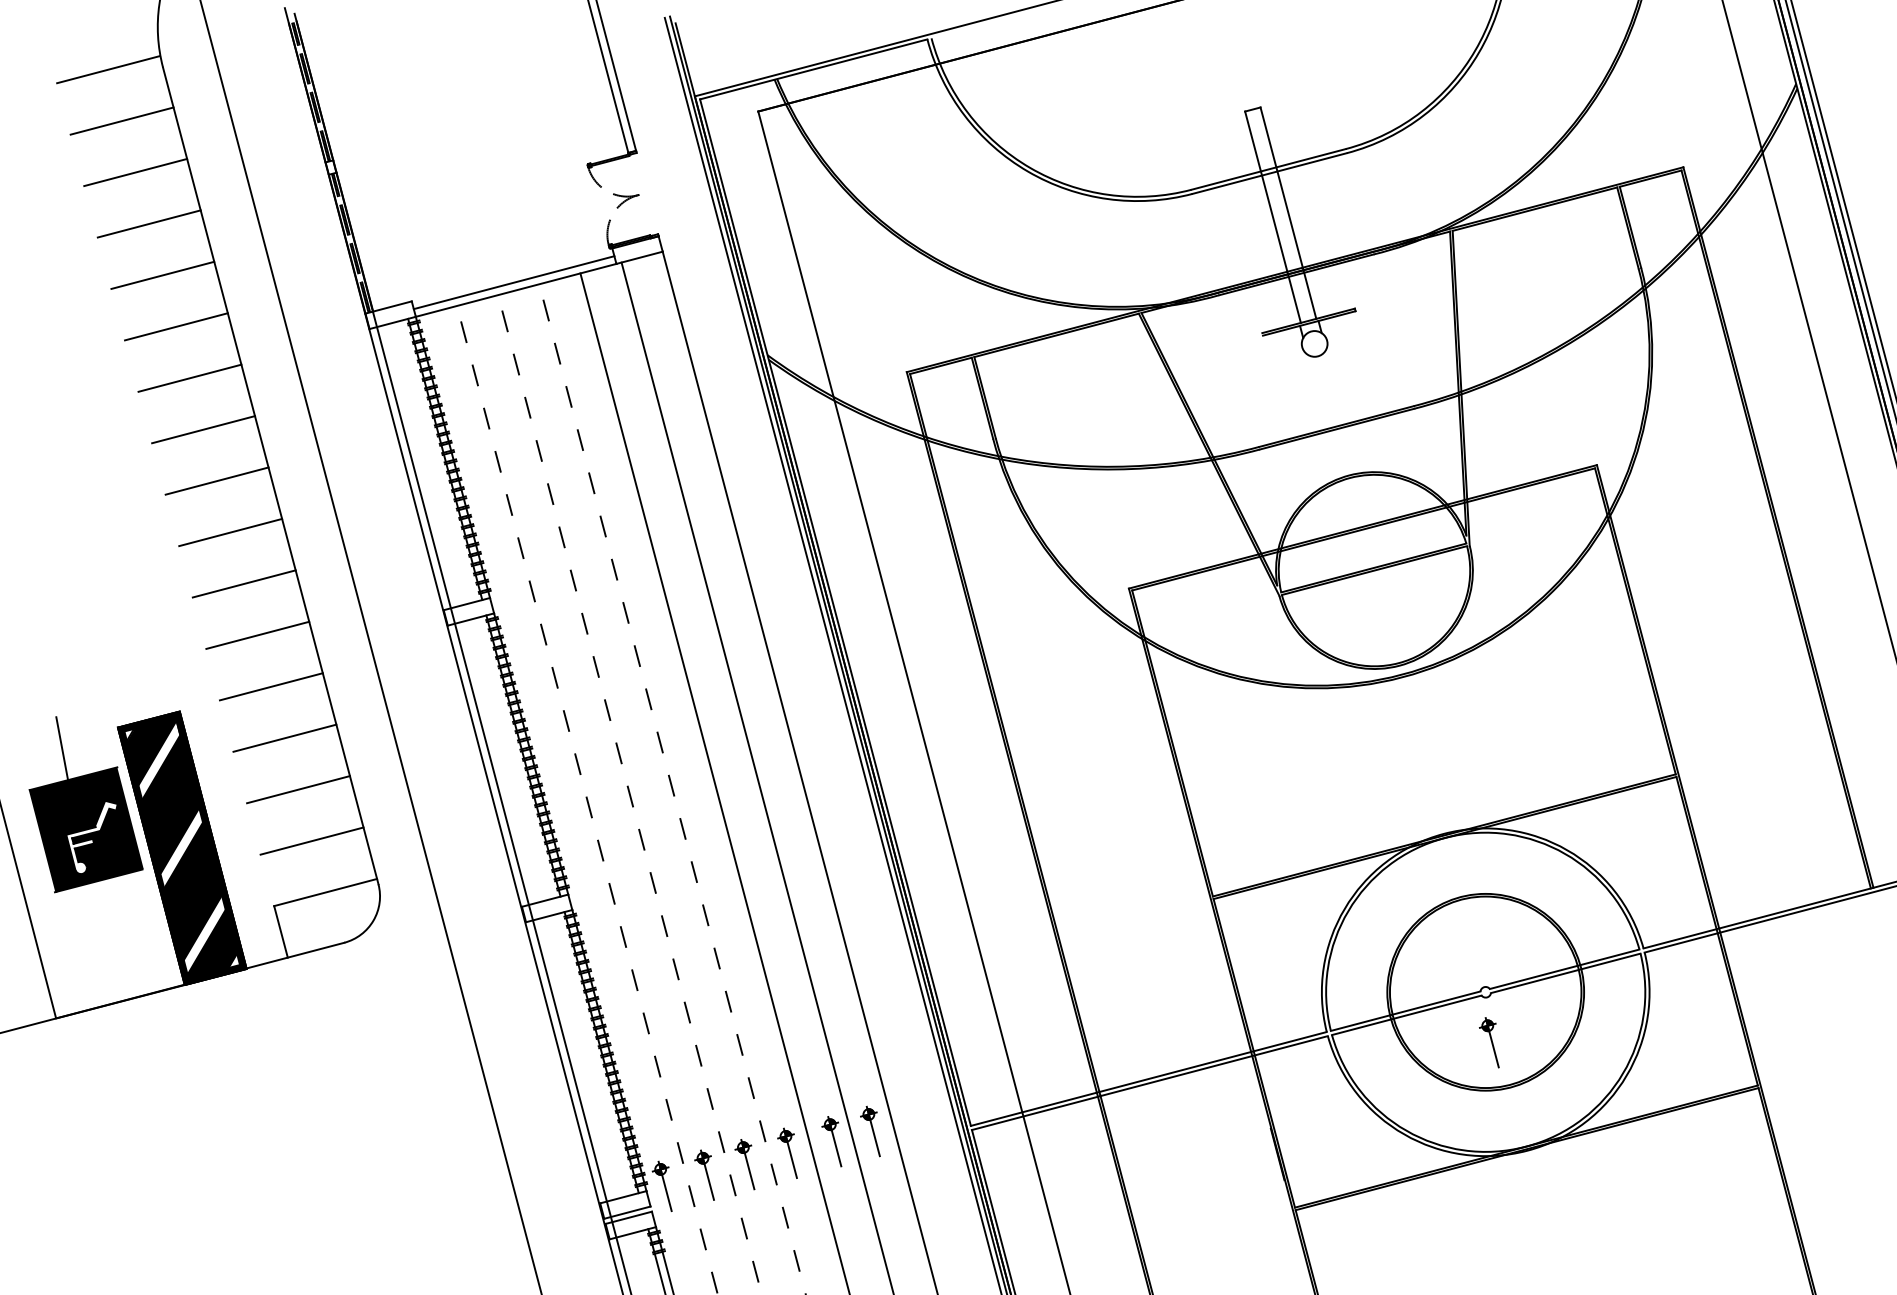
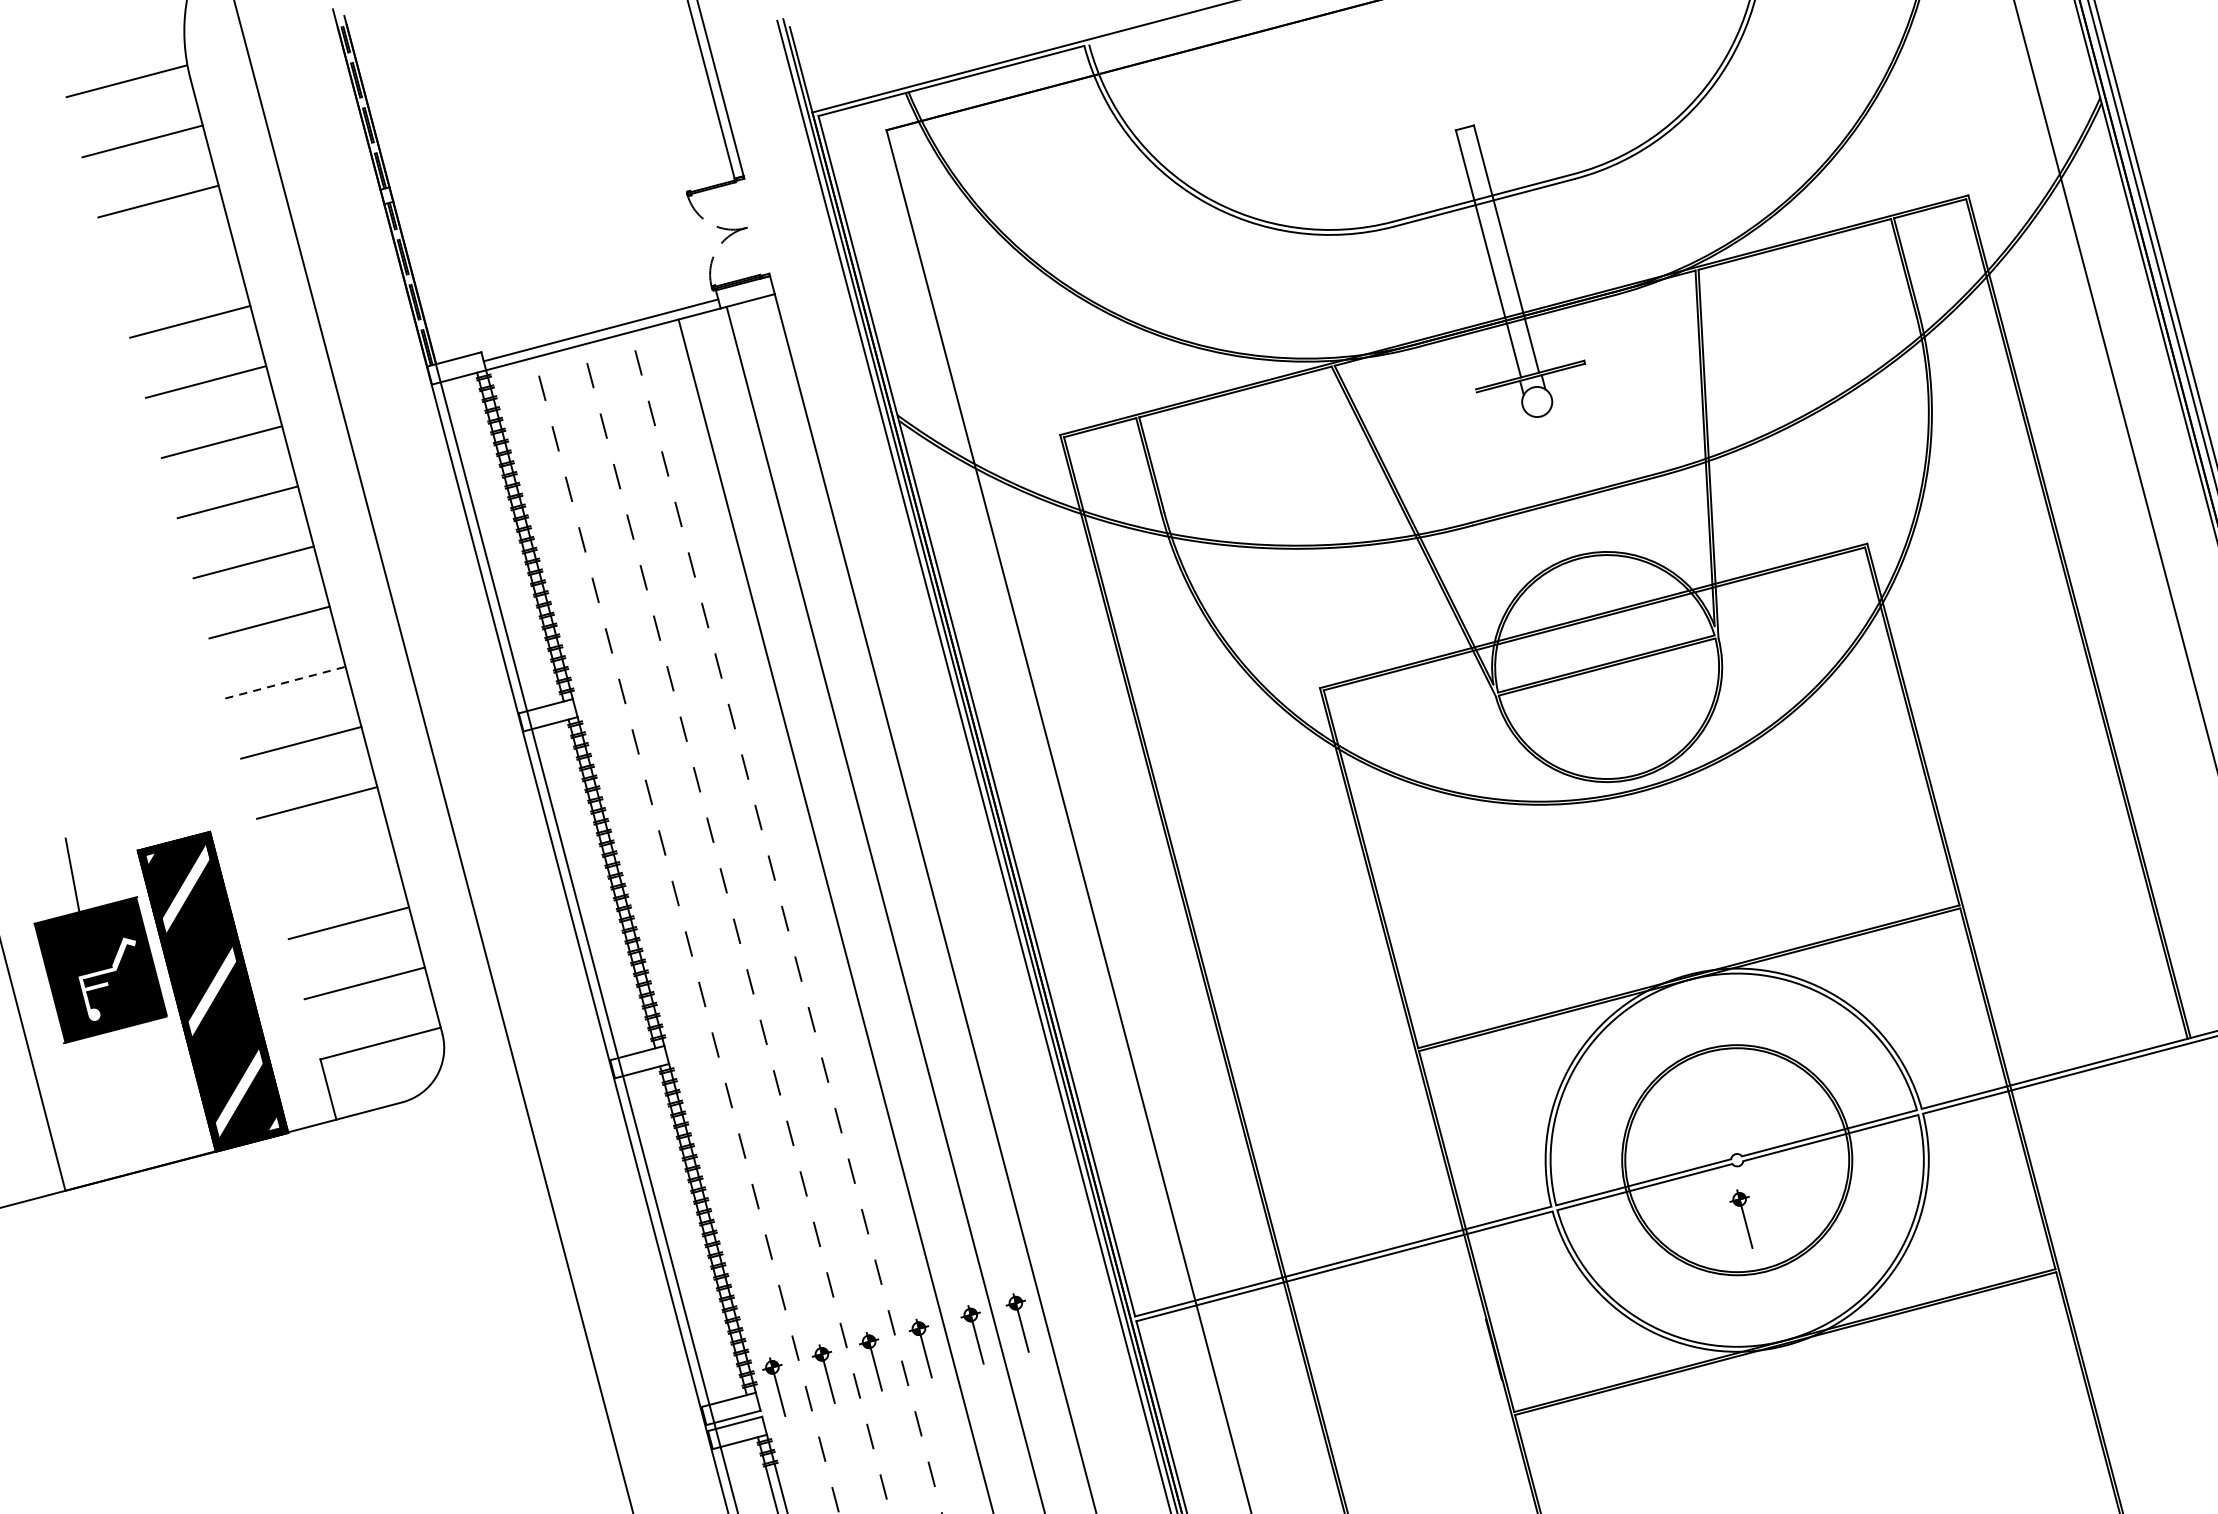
line: (148, 223) -> (173, 261), removed
line: (244, 583) -> (285, 682), solid -> dashed
line: (284, 737) -> (332, 862), removed

